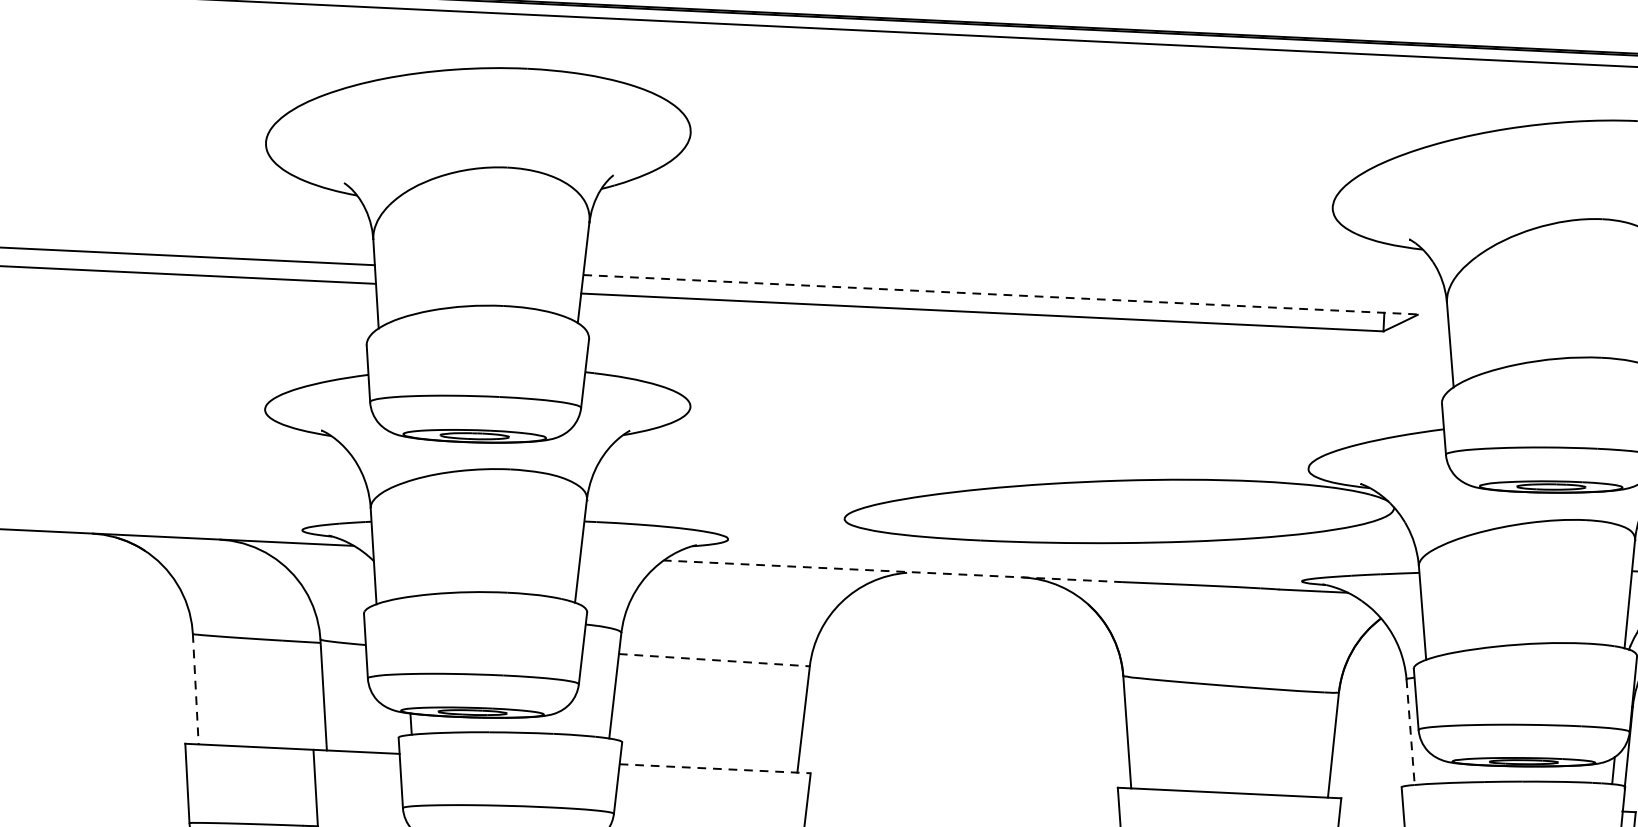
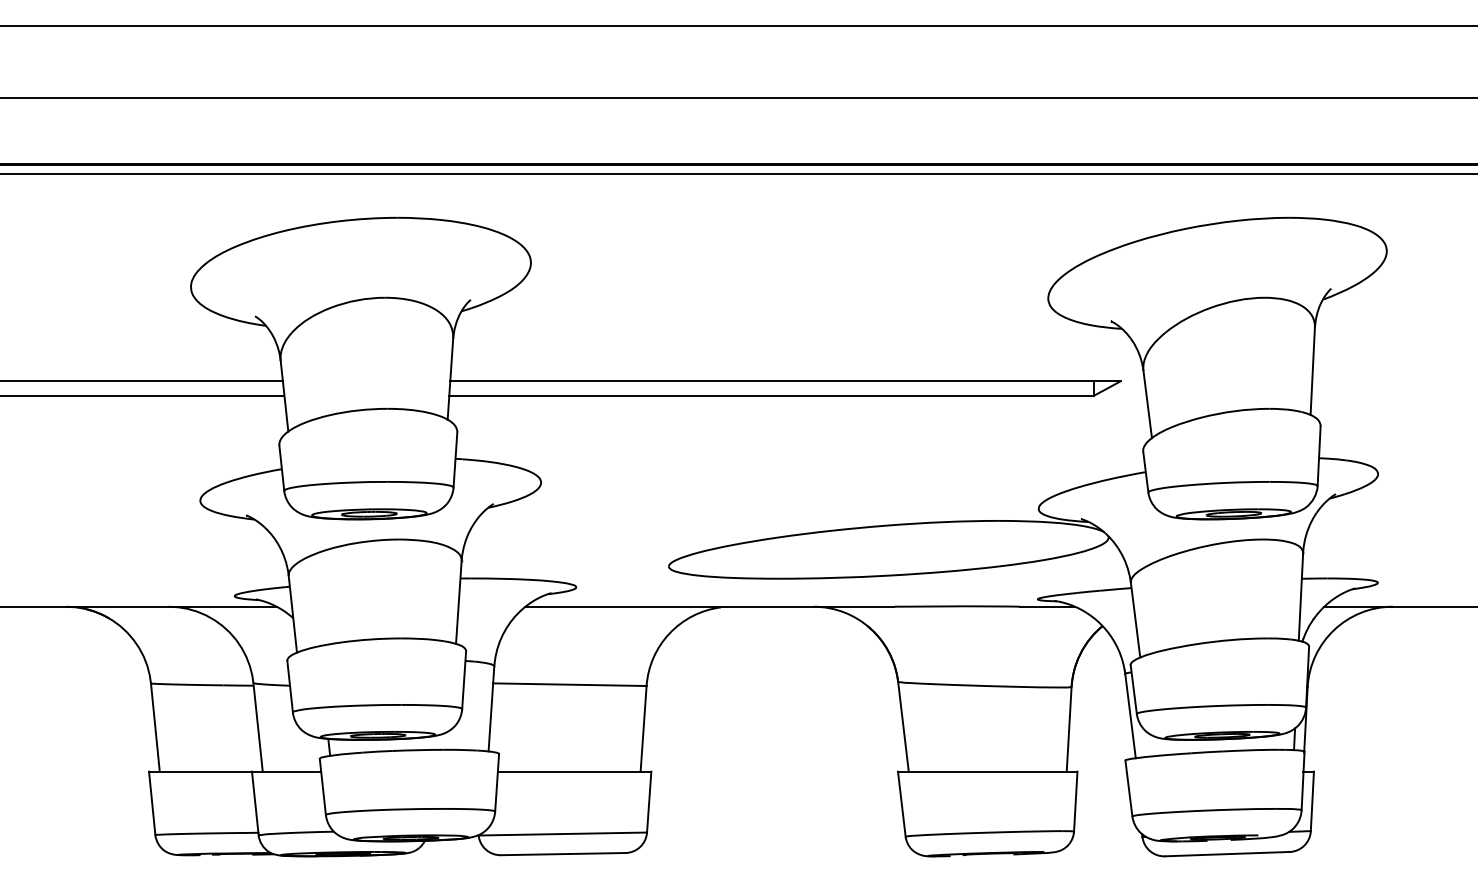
line: (1001, 295) -> (786, 381), dashed -> solid
line: (892, 571) -> (709, 606), dashed -> solid
line: (713, 659) -> (569, 684), dashed -> solid
line: (195, 690) -> (155, 728), dashed -> solid
line: (1410, 732) -> (1130, 716), dashed -> solid
line: (715, 768) -> (574, 771), dashed -> solid

